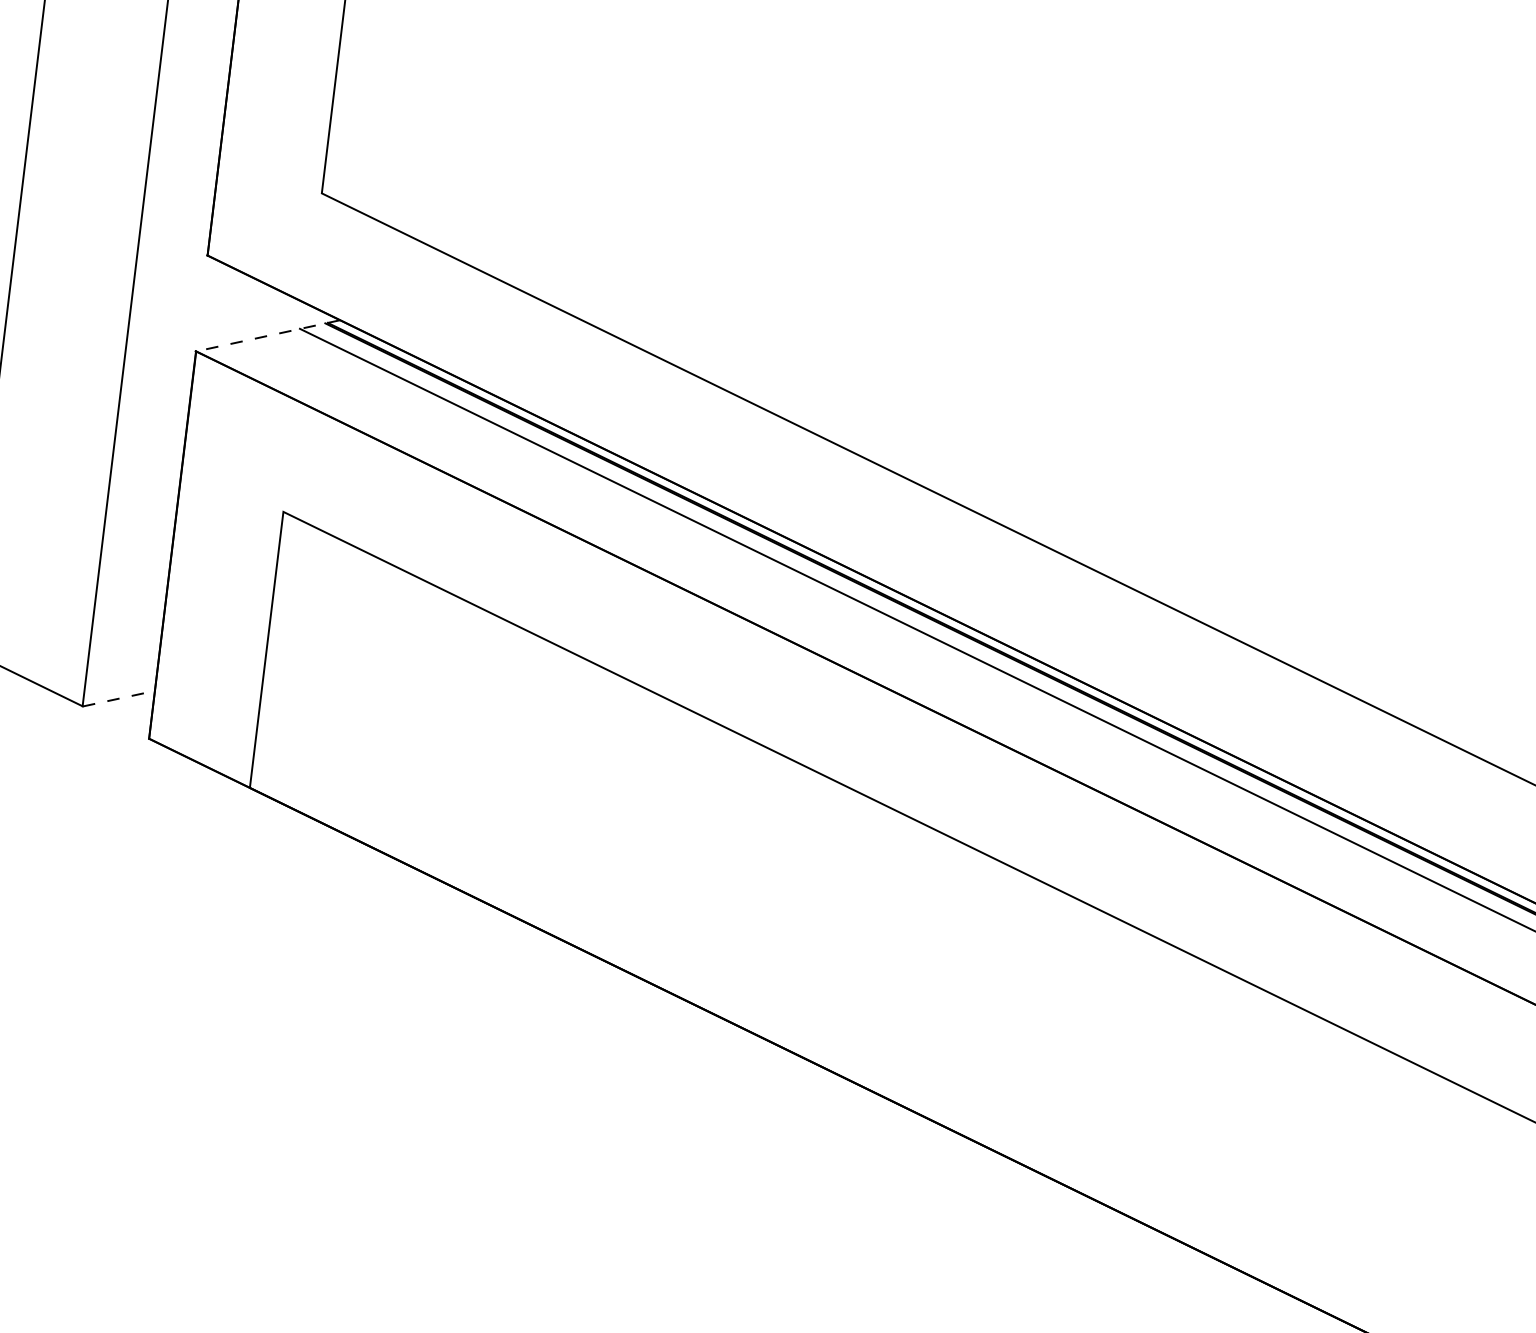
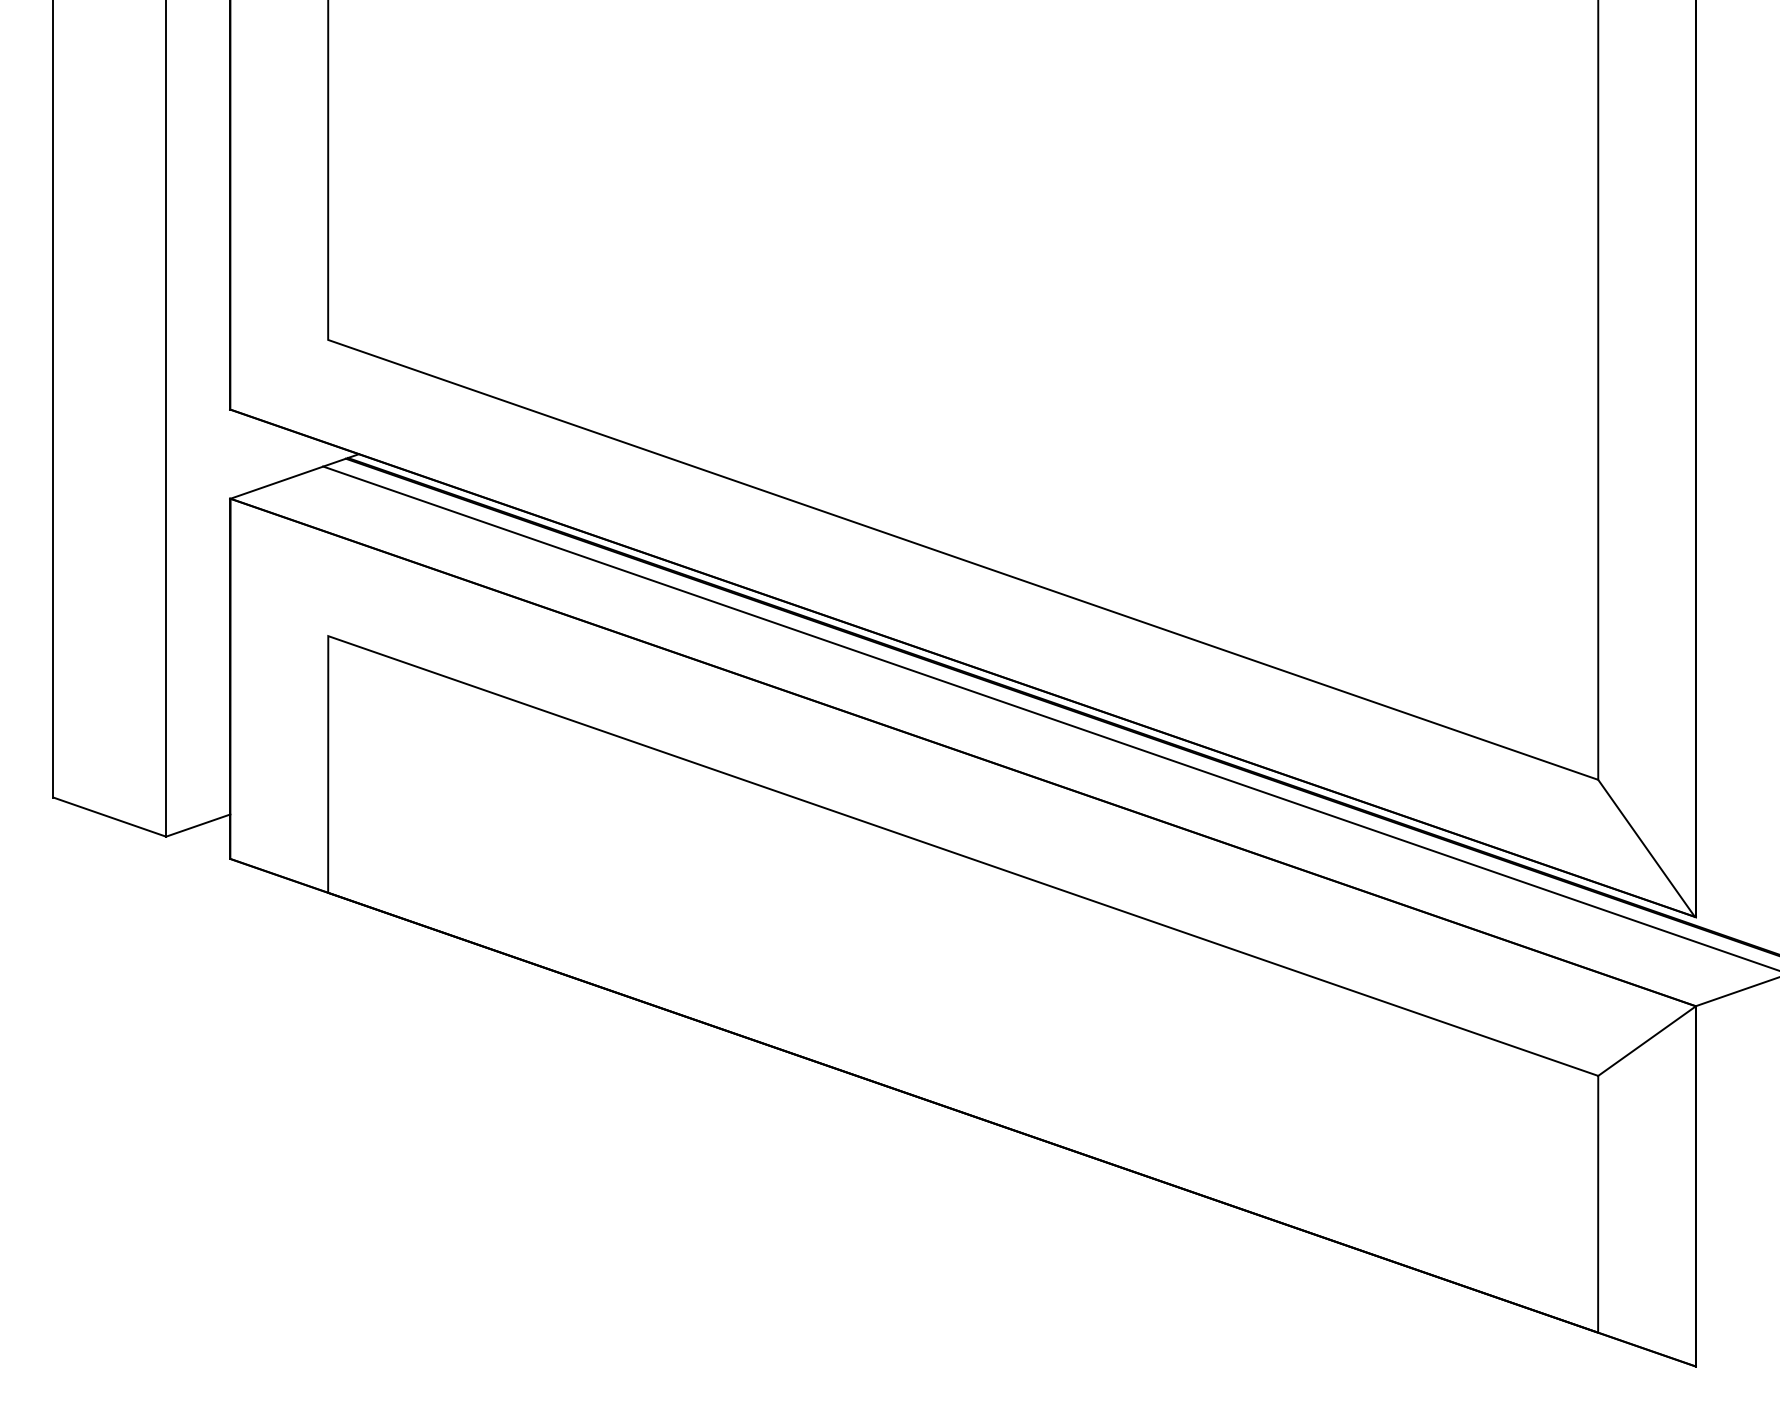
line: (267, 335) -> (294, 476), dashed -> solid
line: (119, 698) -> (198, 825), dashed -> solid

